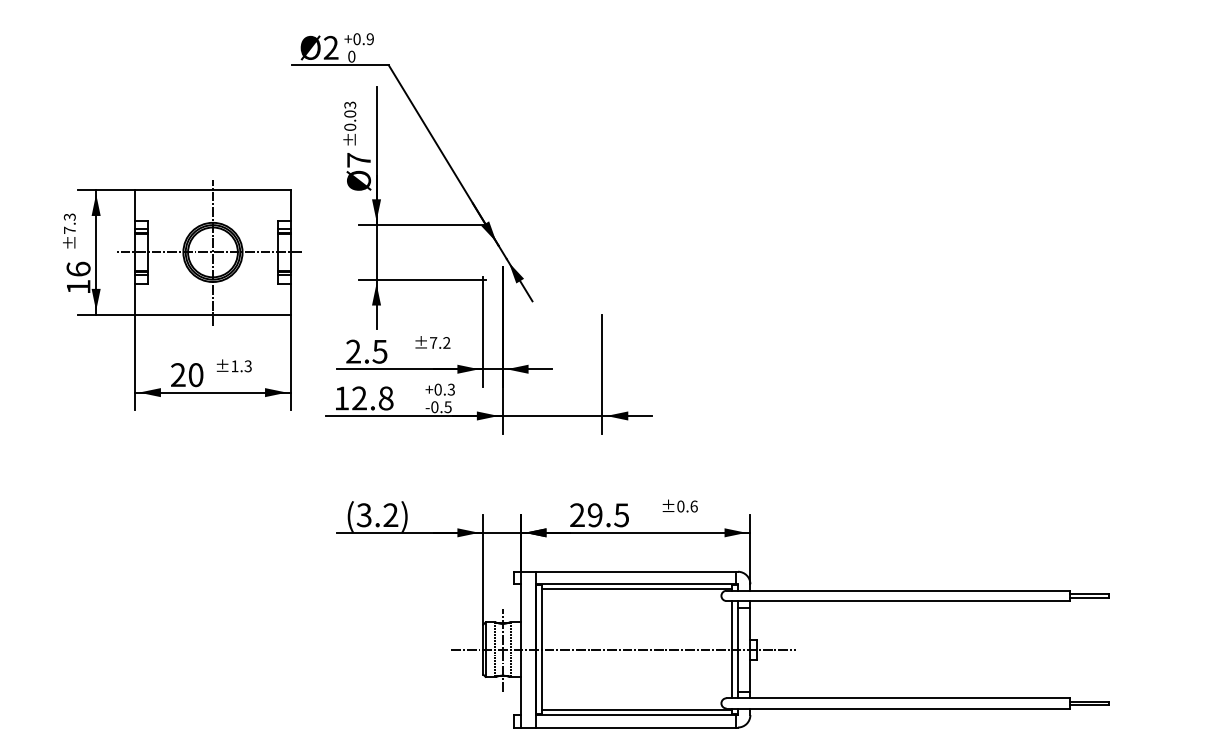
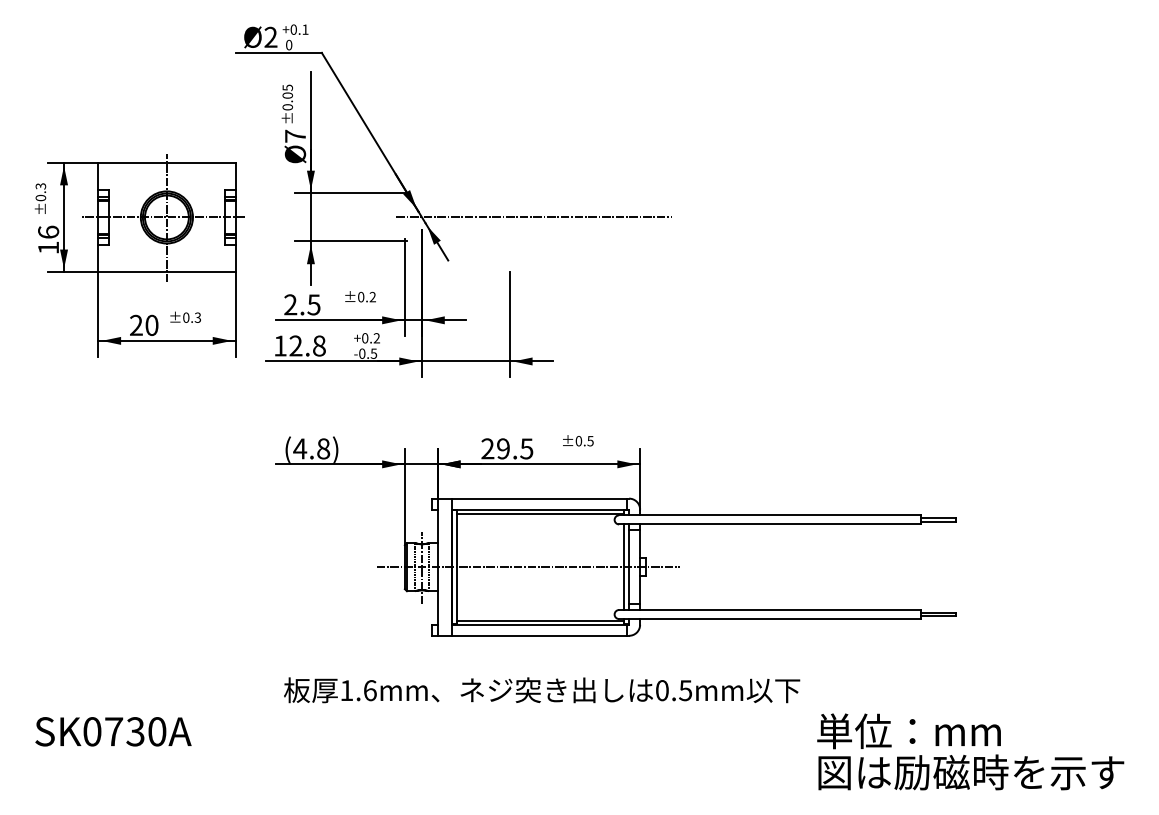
text: (370, 38) -> (305, 29), +0.9 -> +0.1
text: (349, 104) -> (287, 87), ±0.03 -> ±0.05
text: (69, 229) -> (40, 197), ±7.3 -> ±0.3
line: (629, 252) -> (533, 217), added
text: (433, 342) -> (361, 296), ±7.2 -> ±0.2
text: (235, 366) -> (186, 317), ±1.3 -> ±0.3
text: (451, 389) -> (376, 338), +0.3 -> +0.2
text: (694, 505) -> (590, 440), ±0.6 -> ±0.5
text: (377, 514) -> (311, 448), (3.2) -> (4.8)

